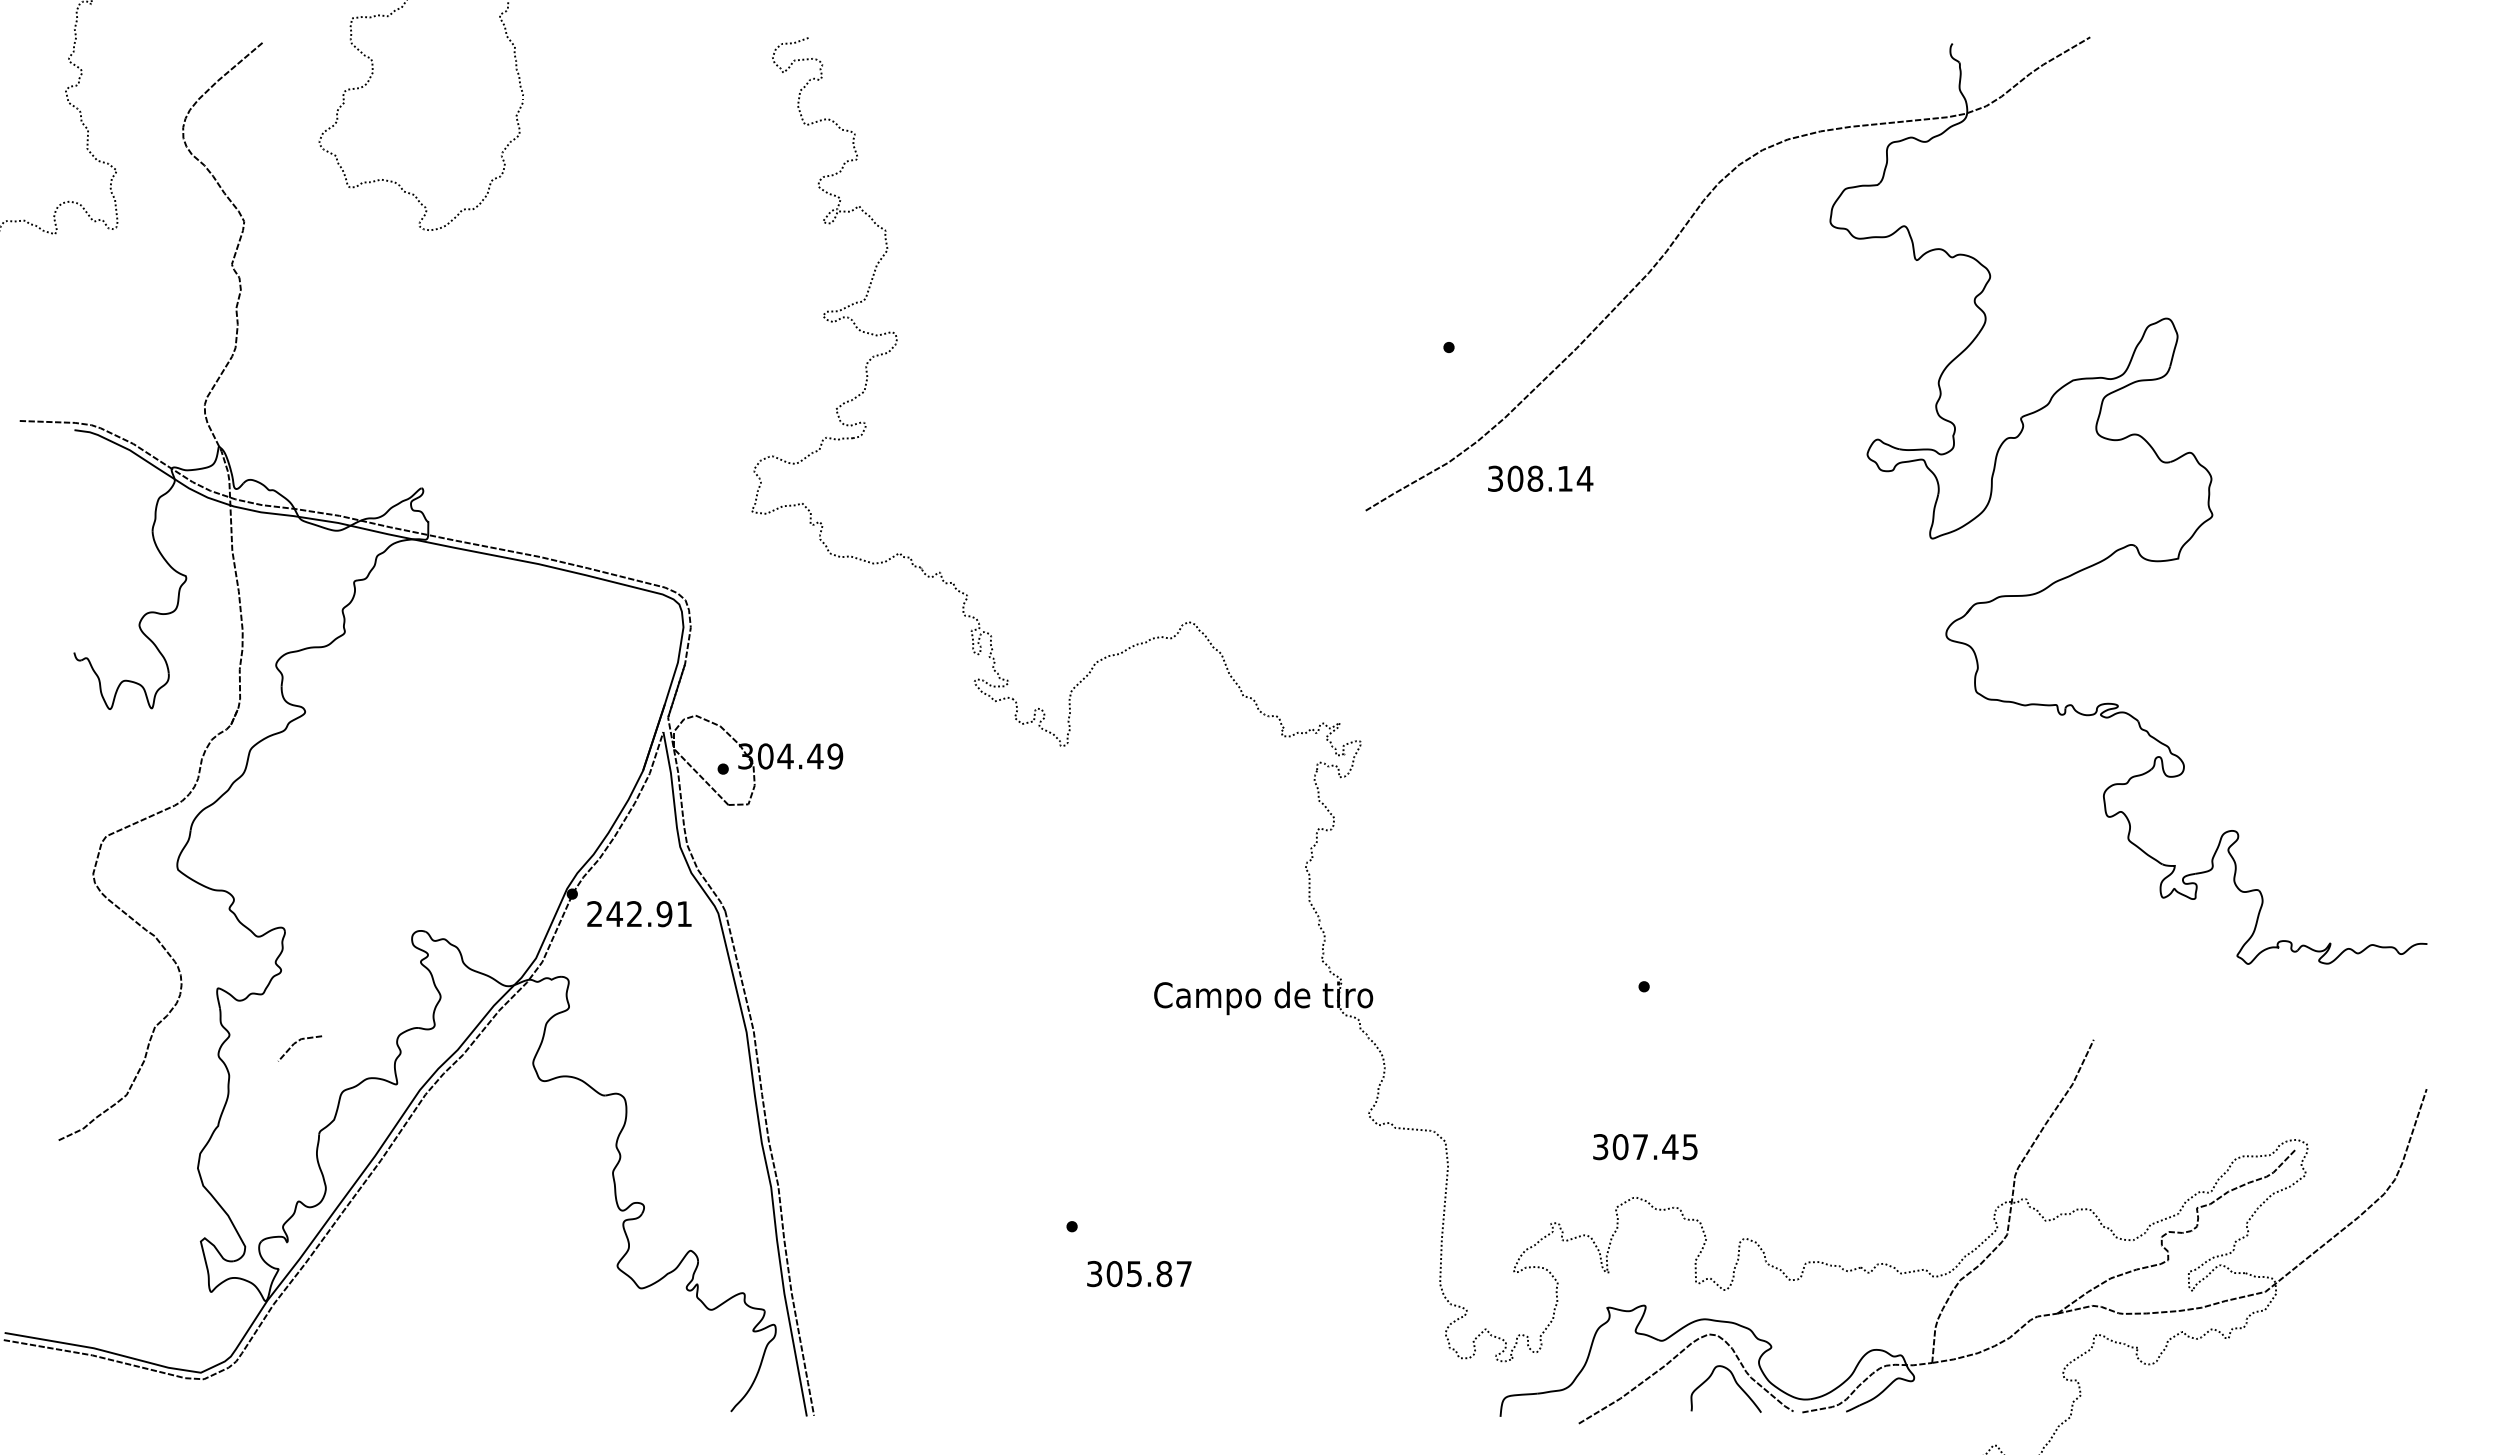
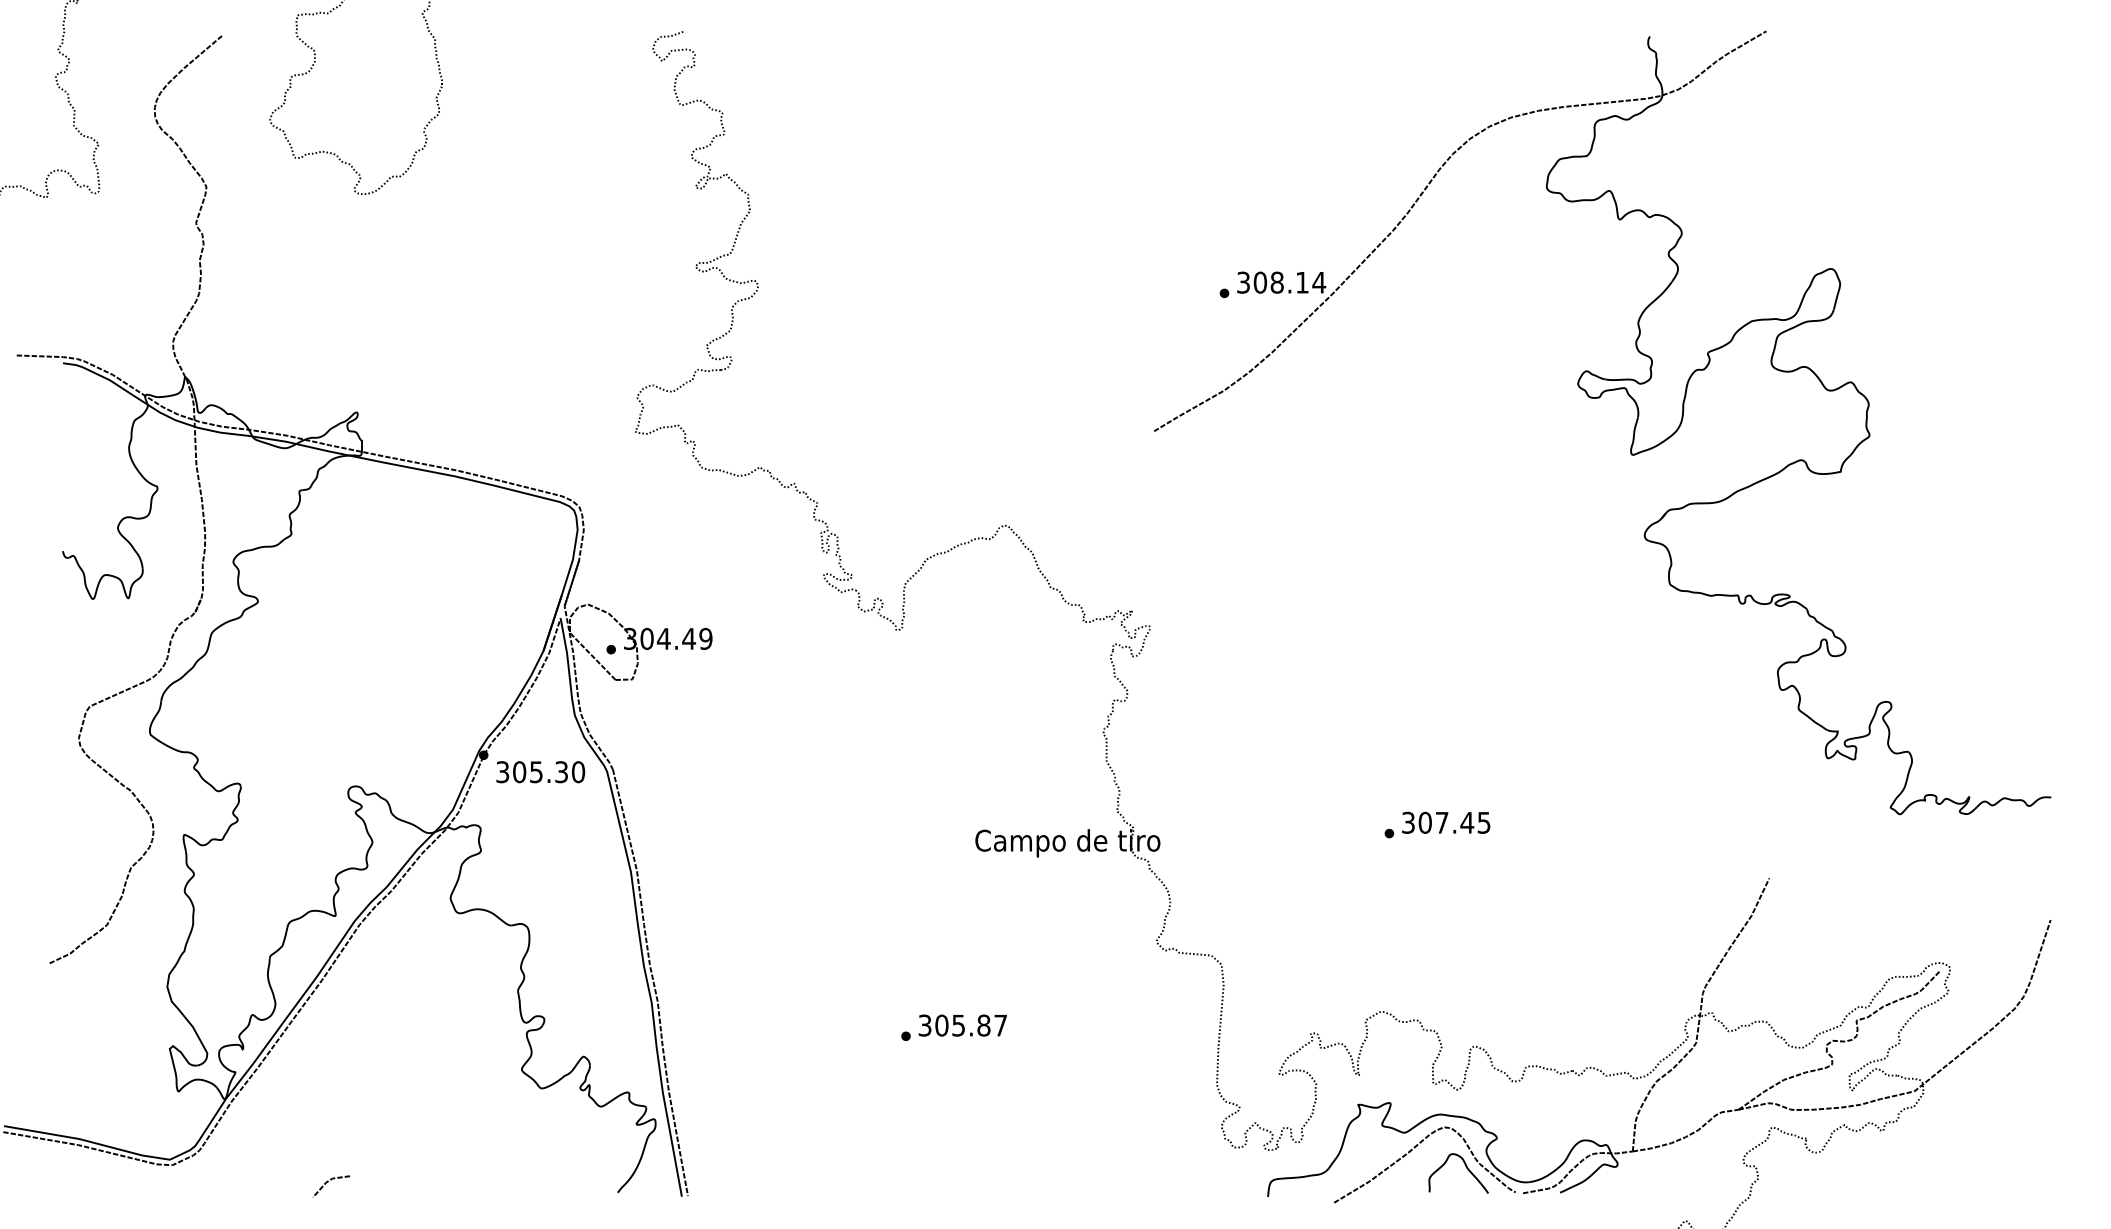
text: (1540, 478) -> (1281, 282), moved
text: (639, 914) -> (540, 772), 242.91 -> 305.30
line: (296, 1043) -> (328, 1182), moved
text: (1645, 1147) -> (1446, 823), moved
text: (1139, 1274) -> (962, 1026), moved

